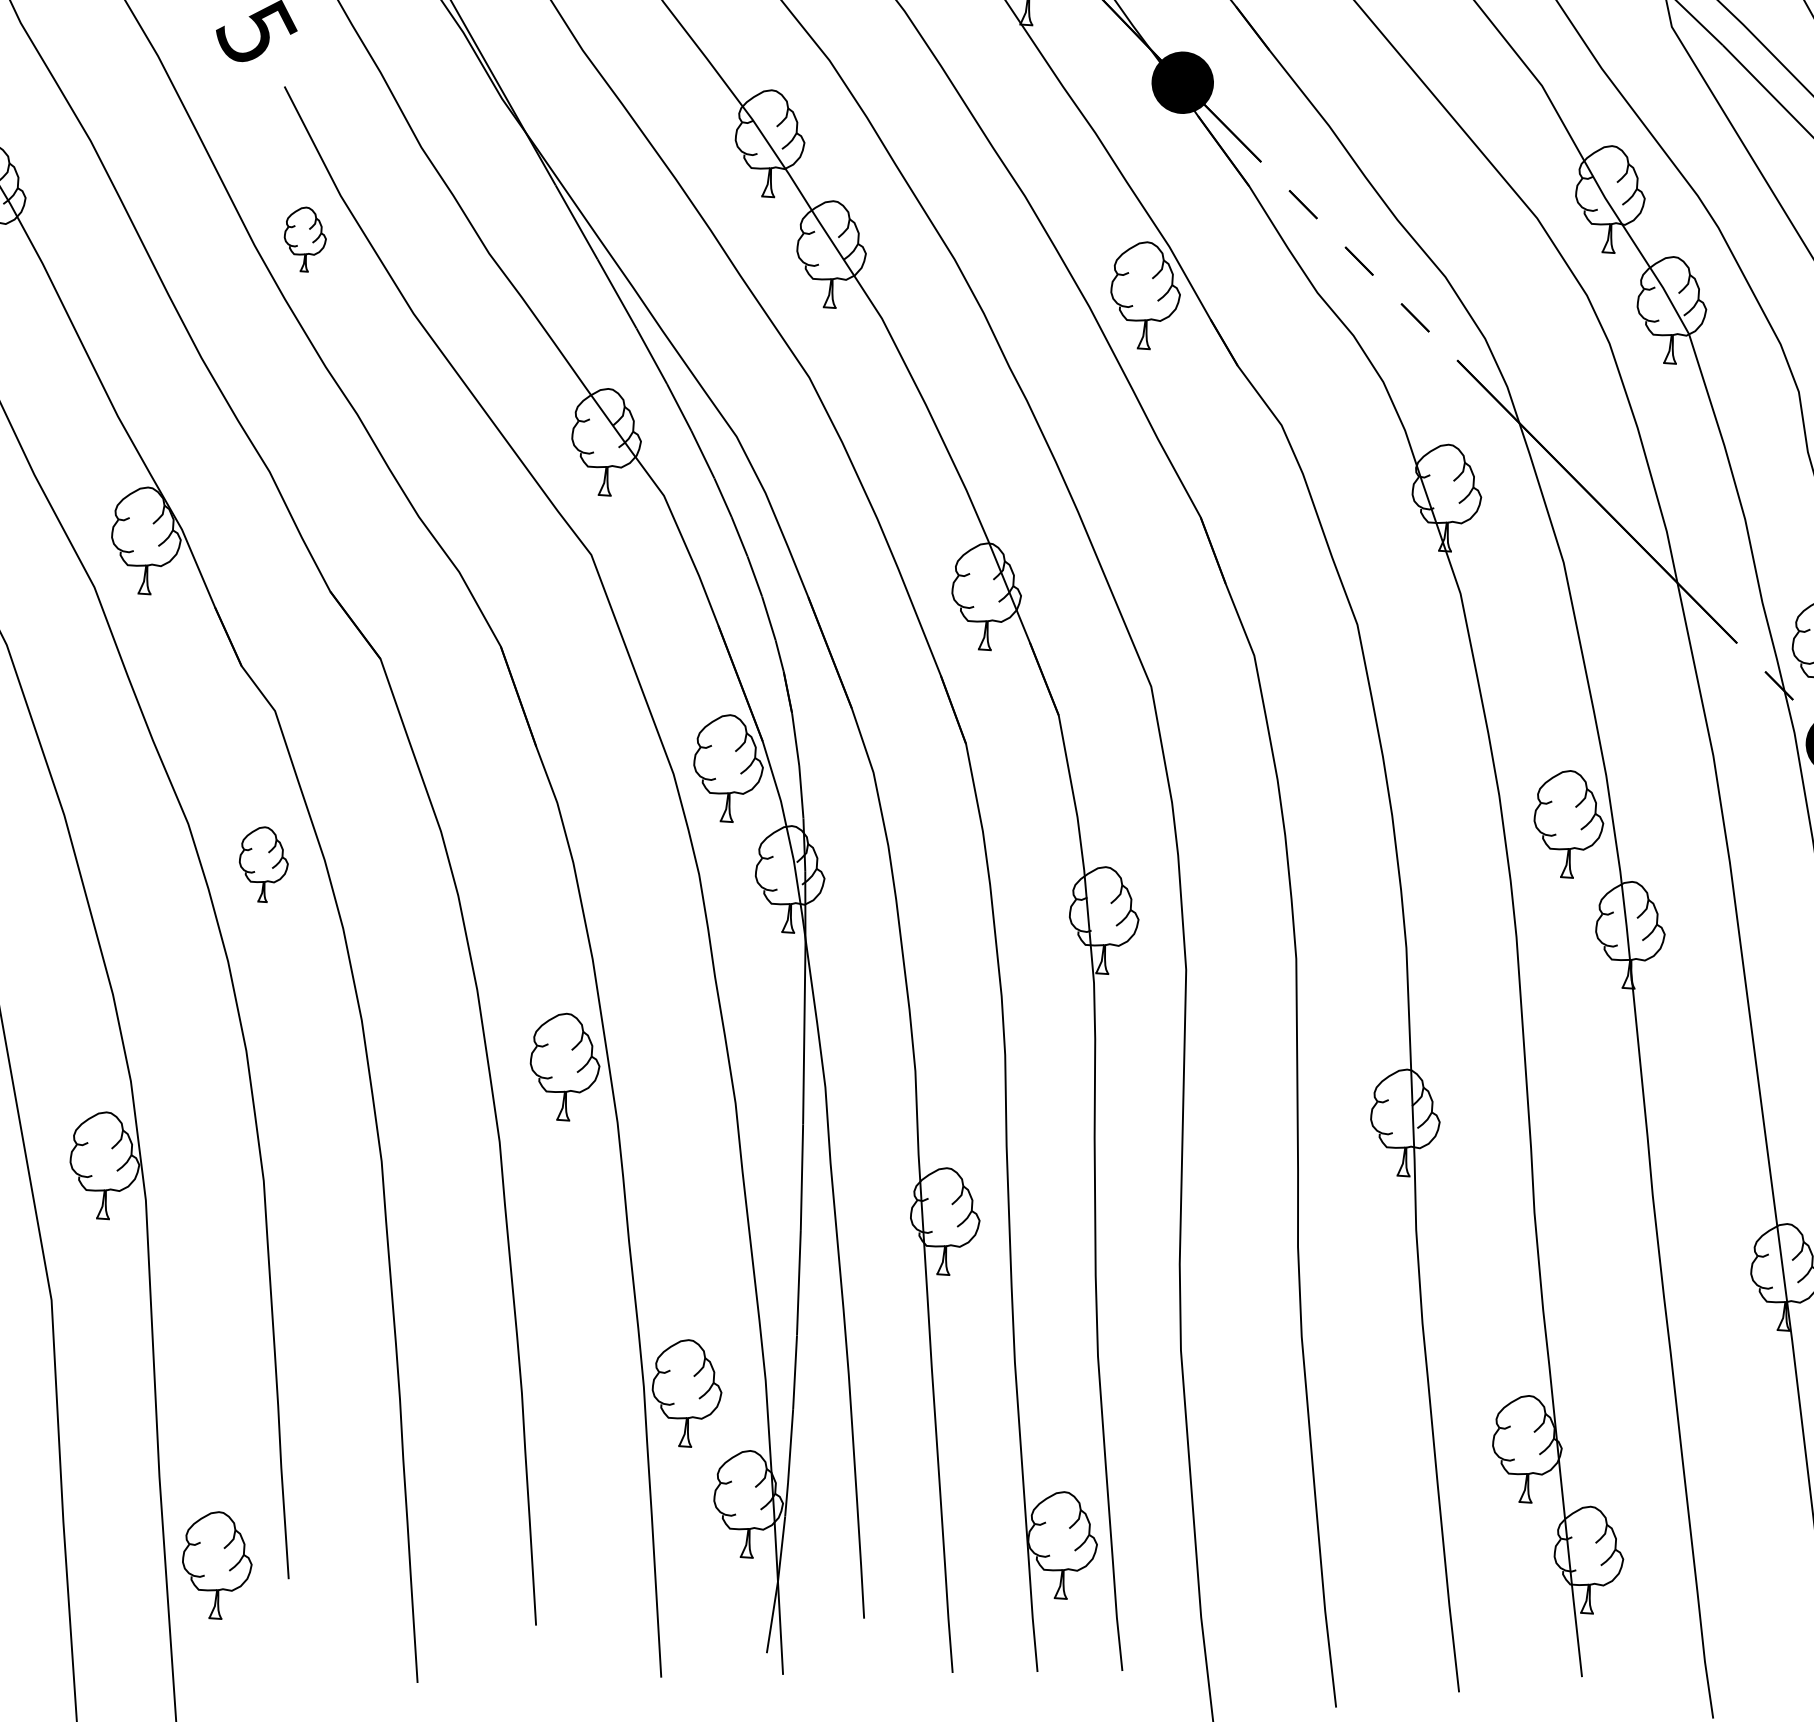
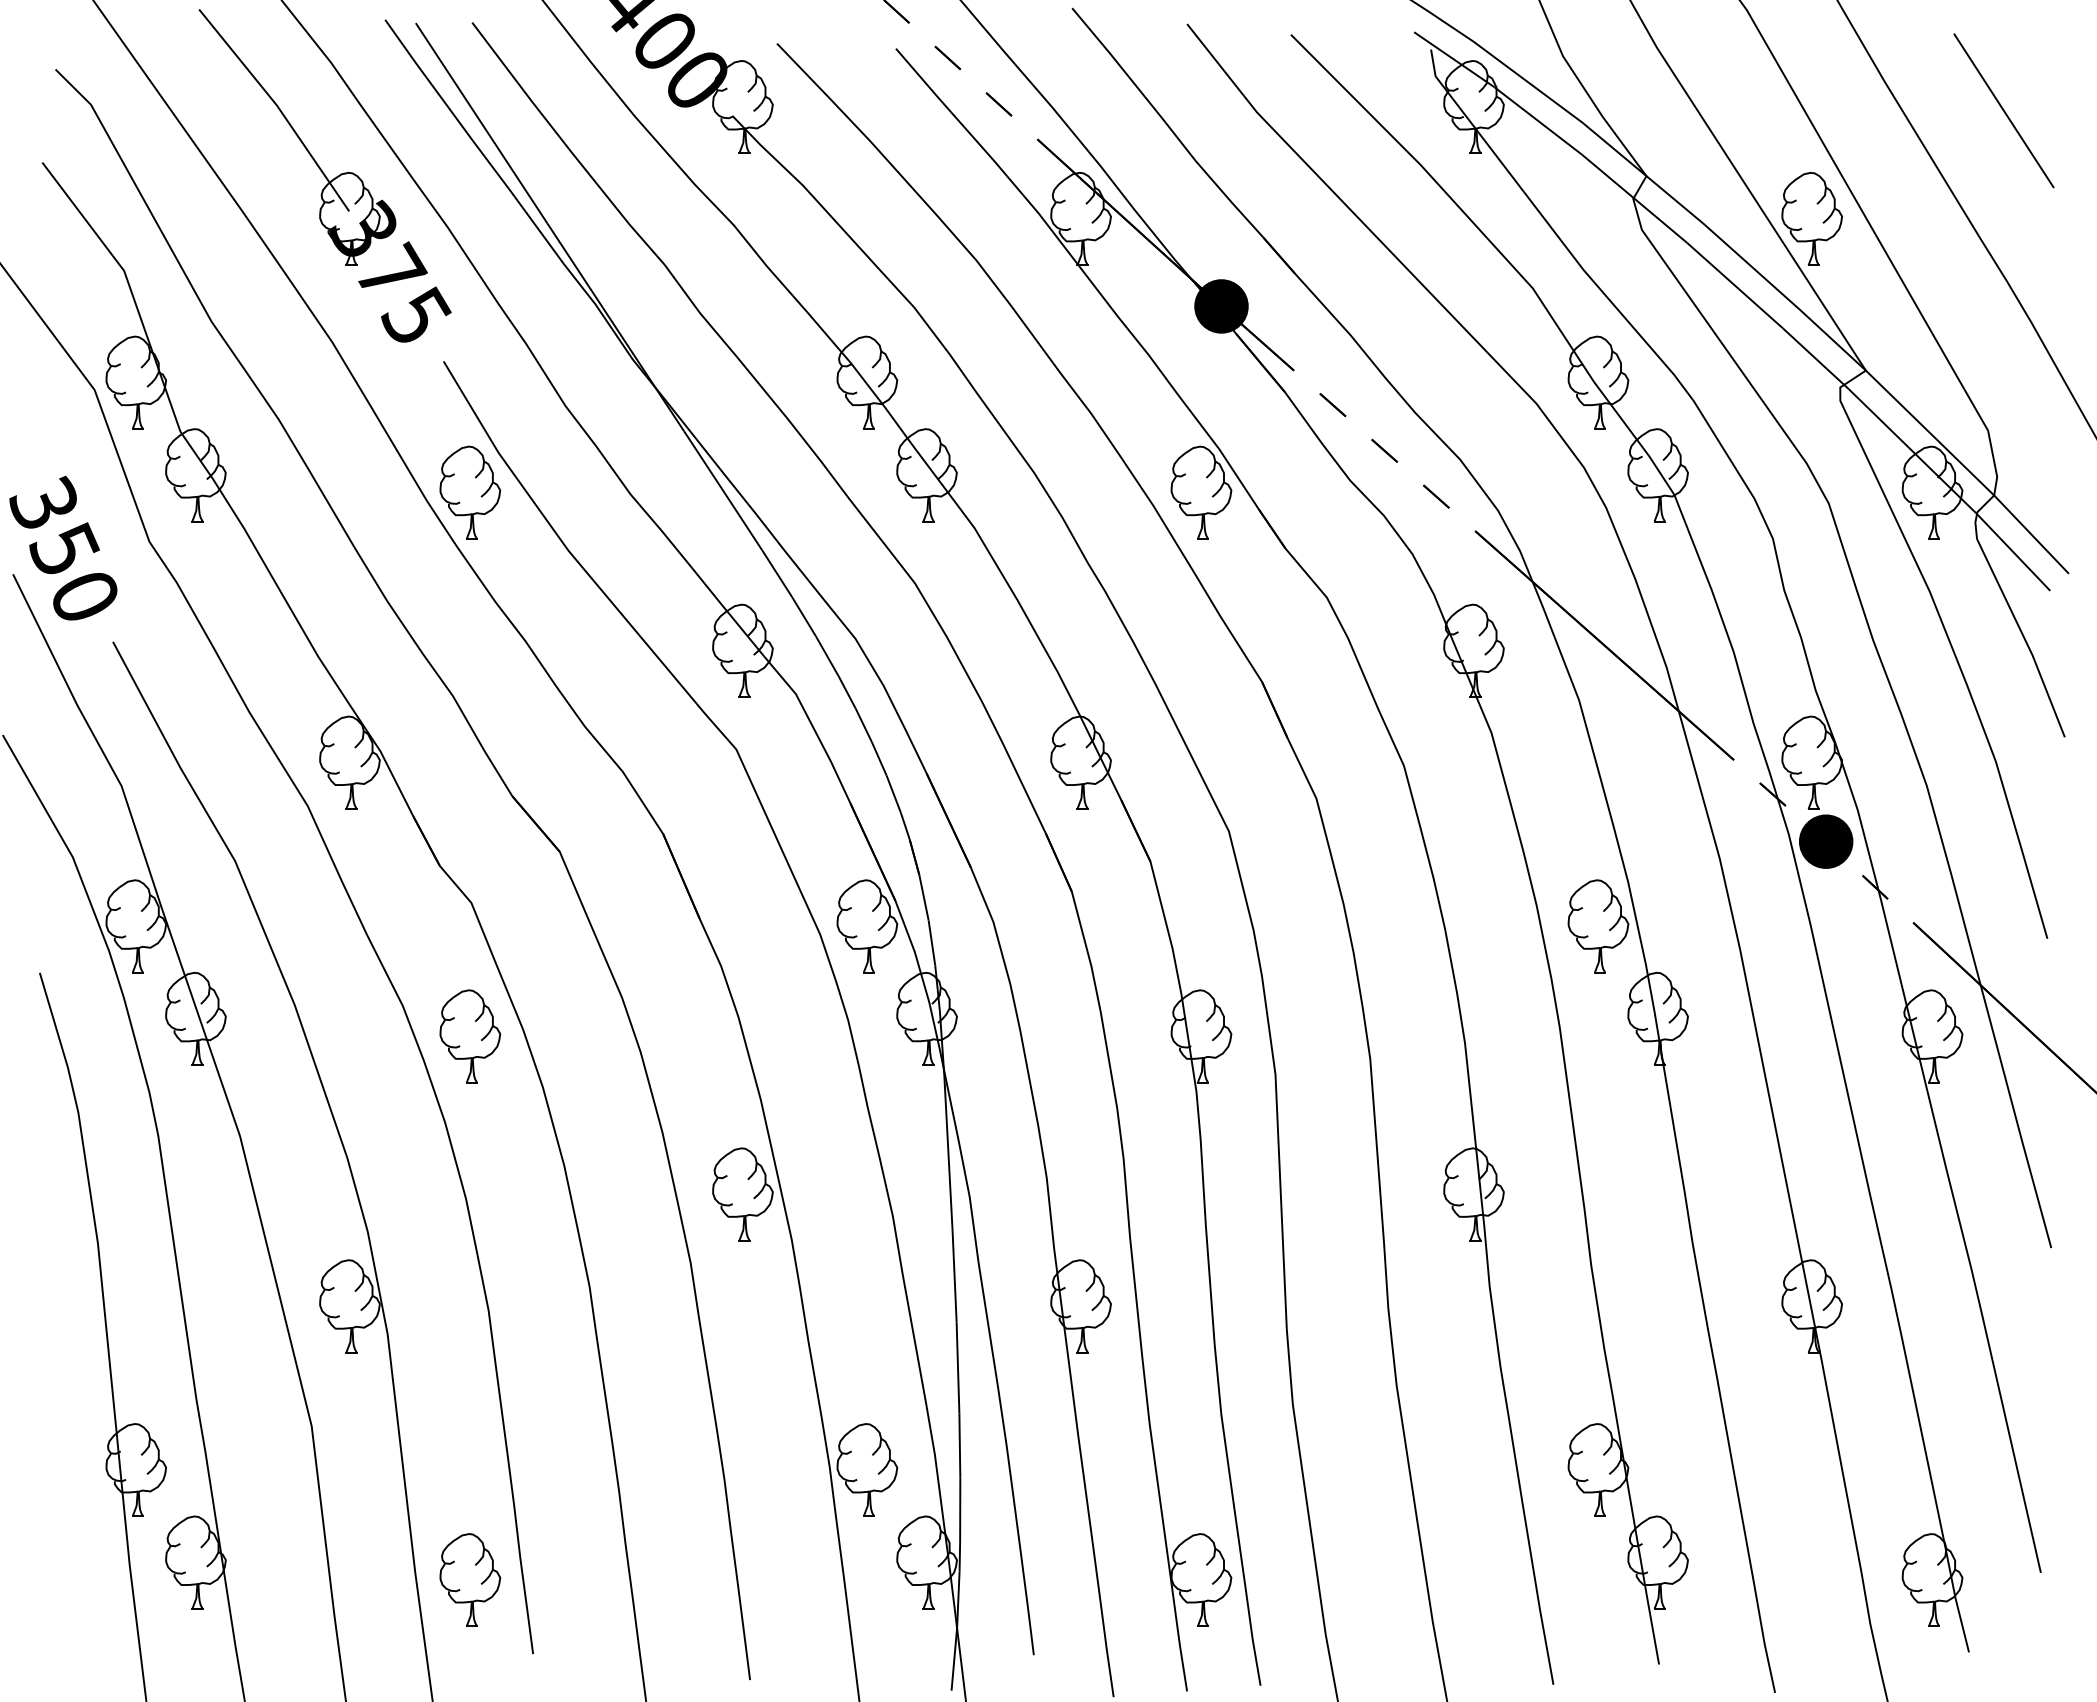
part: (305, 239) -> (470, 492), size x1.67
part: (263, 864) -> (470, 1036), size x1.43
part: (217, 1564) -> (470, 1579), moved

